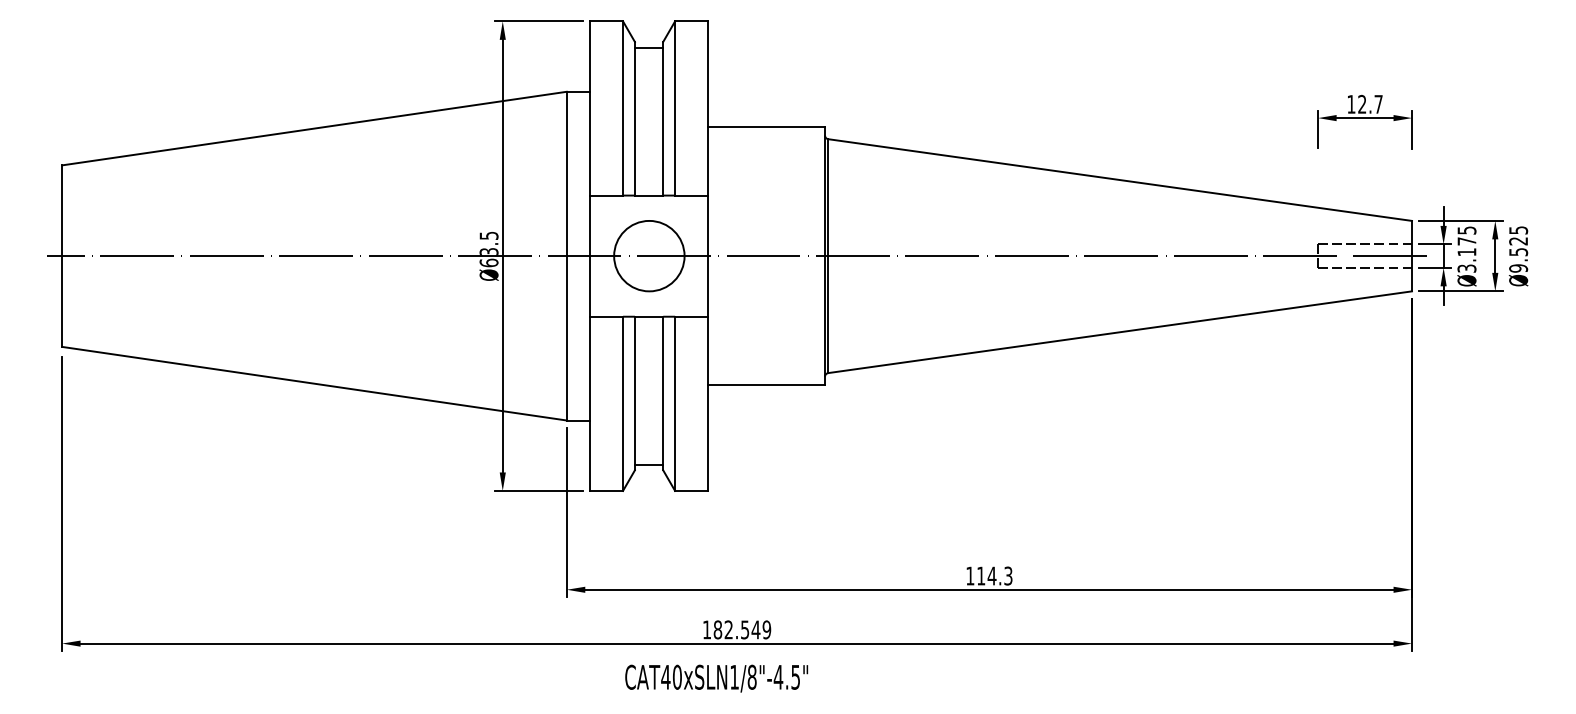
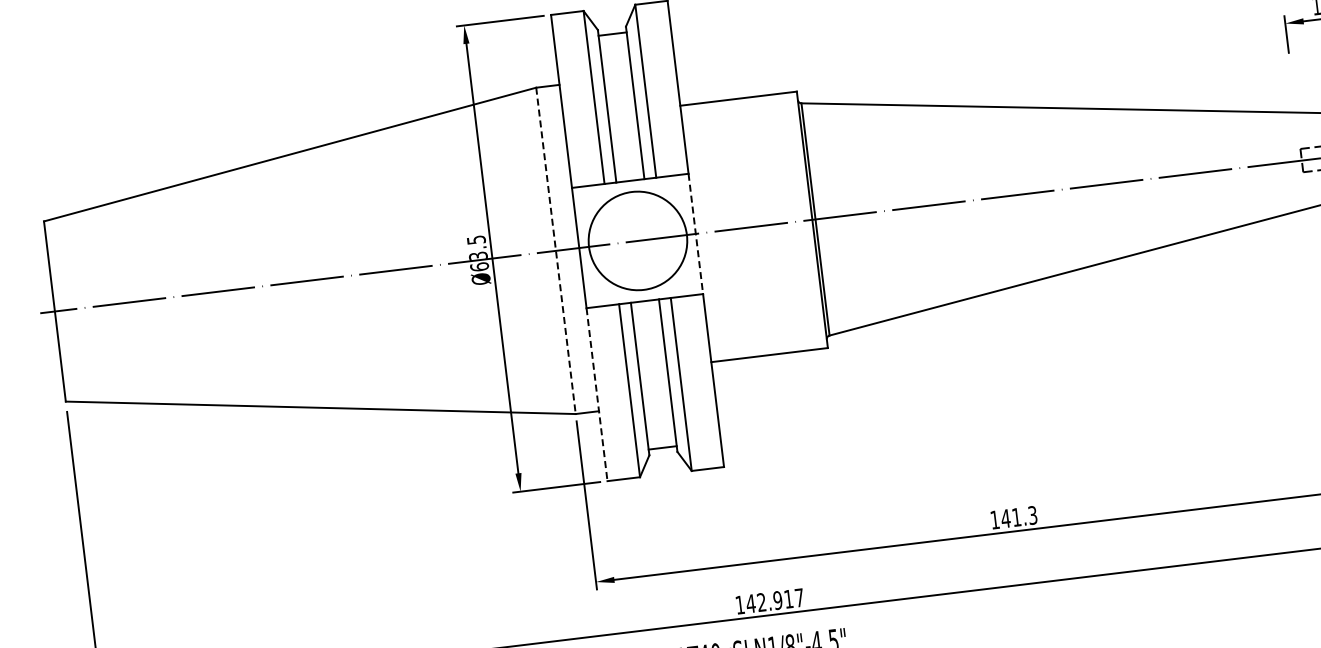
circle: (649, 255) -> (638, 240), size x1.4
line: (566, 256) -> (555, 251), solid -> dashed
line: (707, 256) -> (695, 234), solid -> dashed
line: (590, 404) -> (597, 395), solid -> dashed
text: (986, 575) -> (1011, 517), 114.3 -> 141.3
text: (742, 629) -> (775, 600), 182.549 -> 142.917

